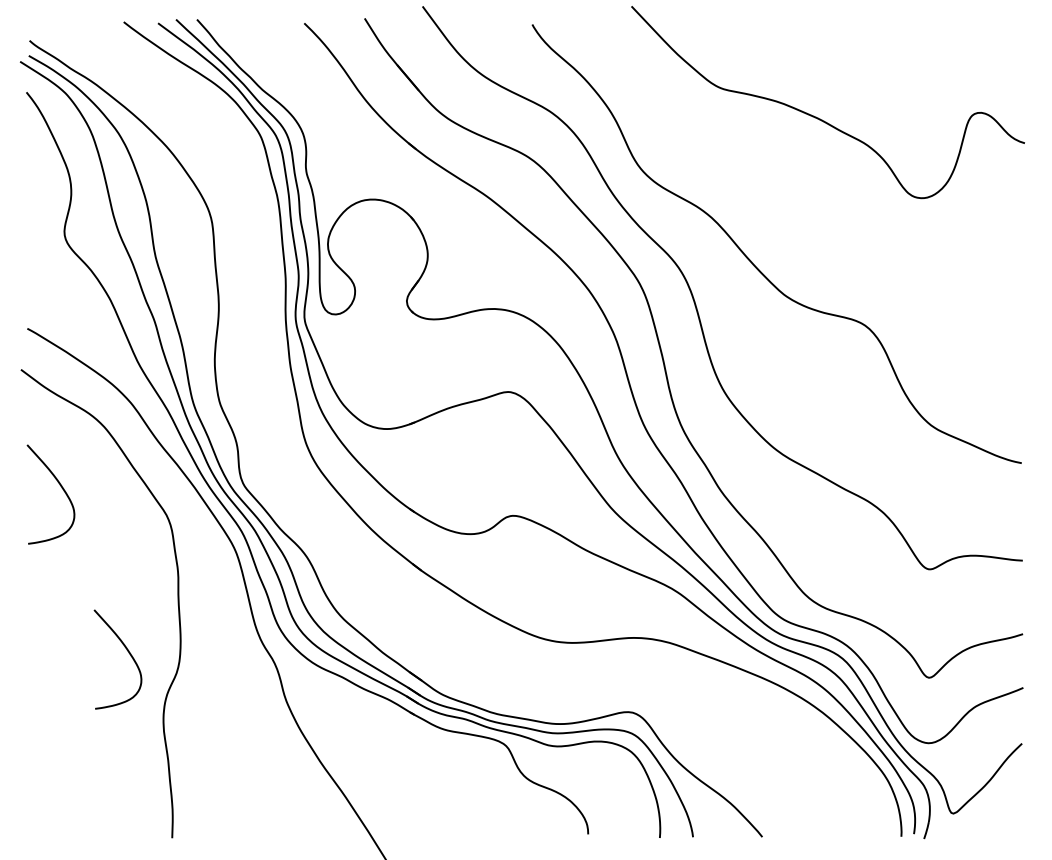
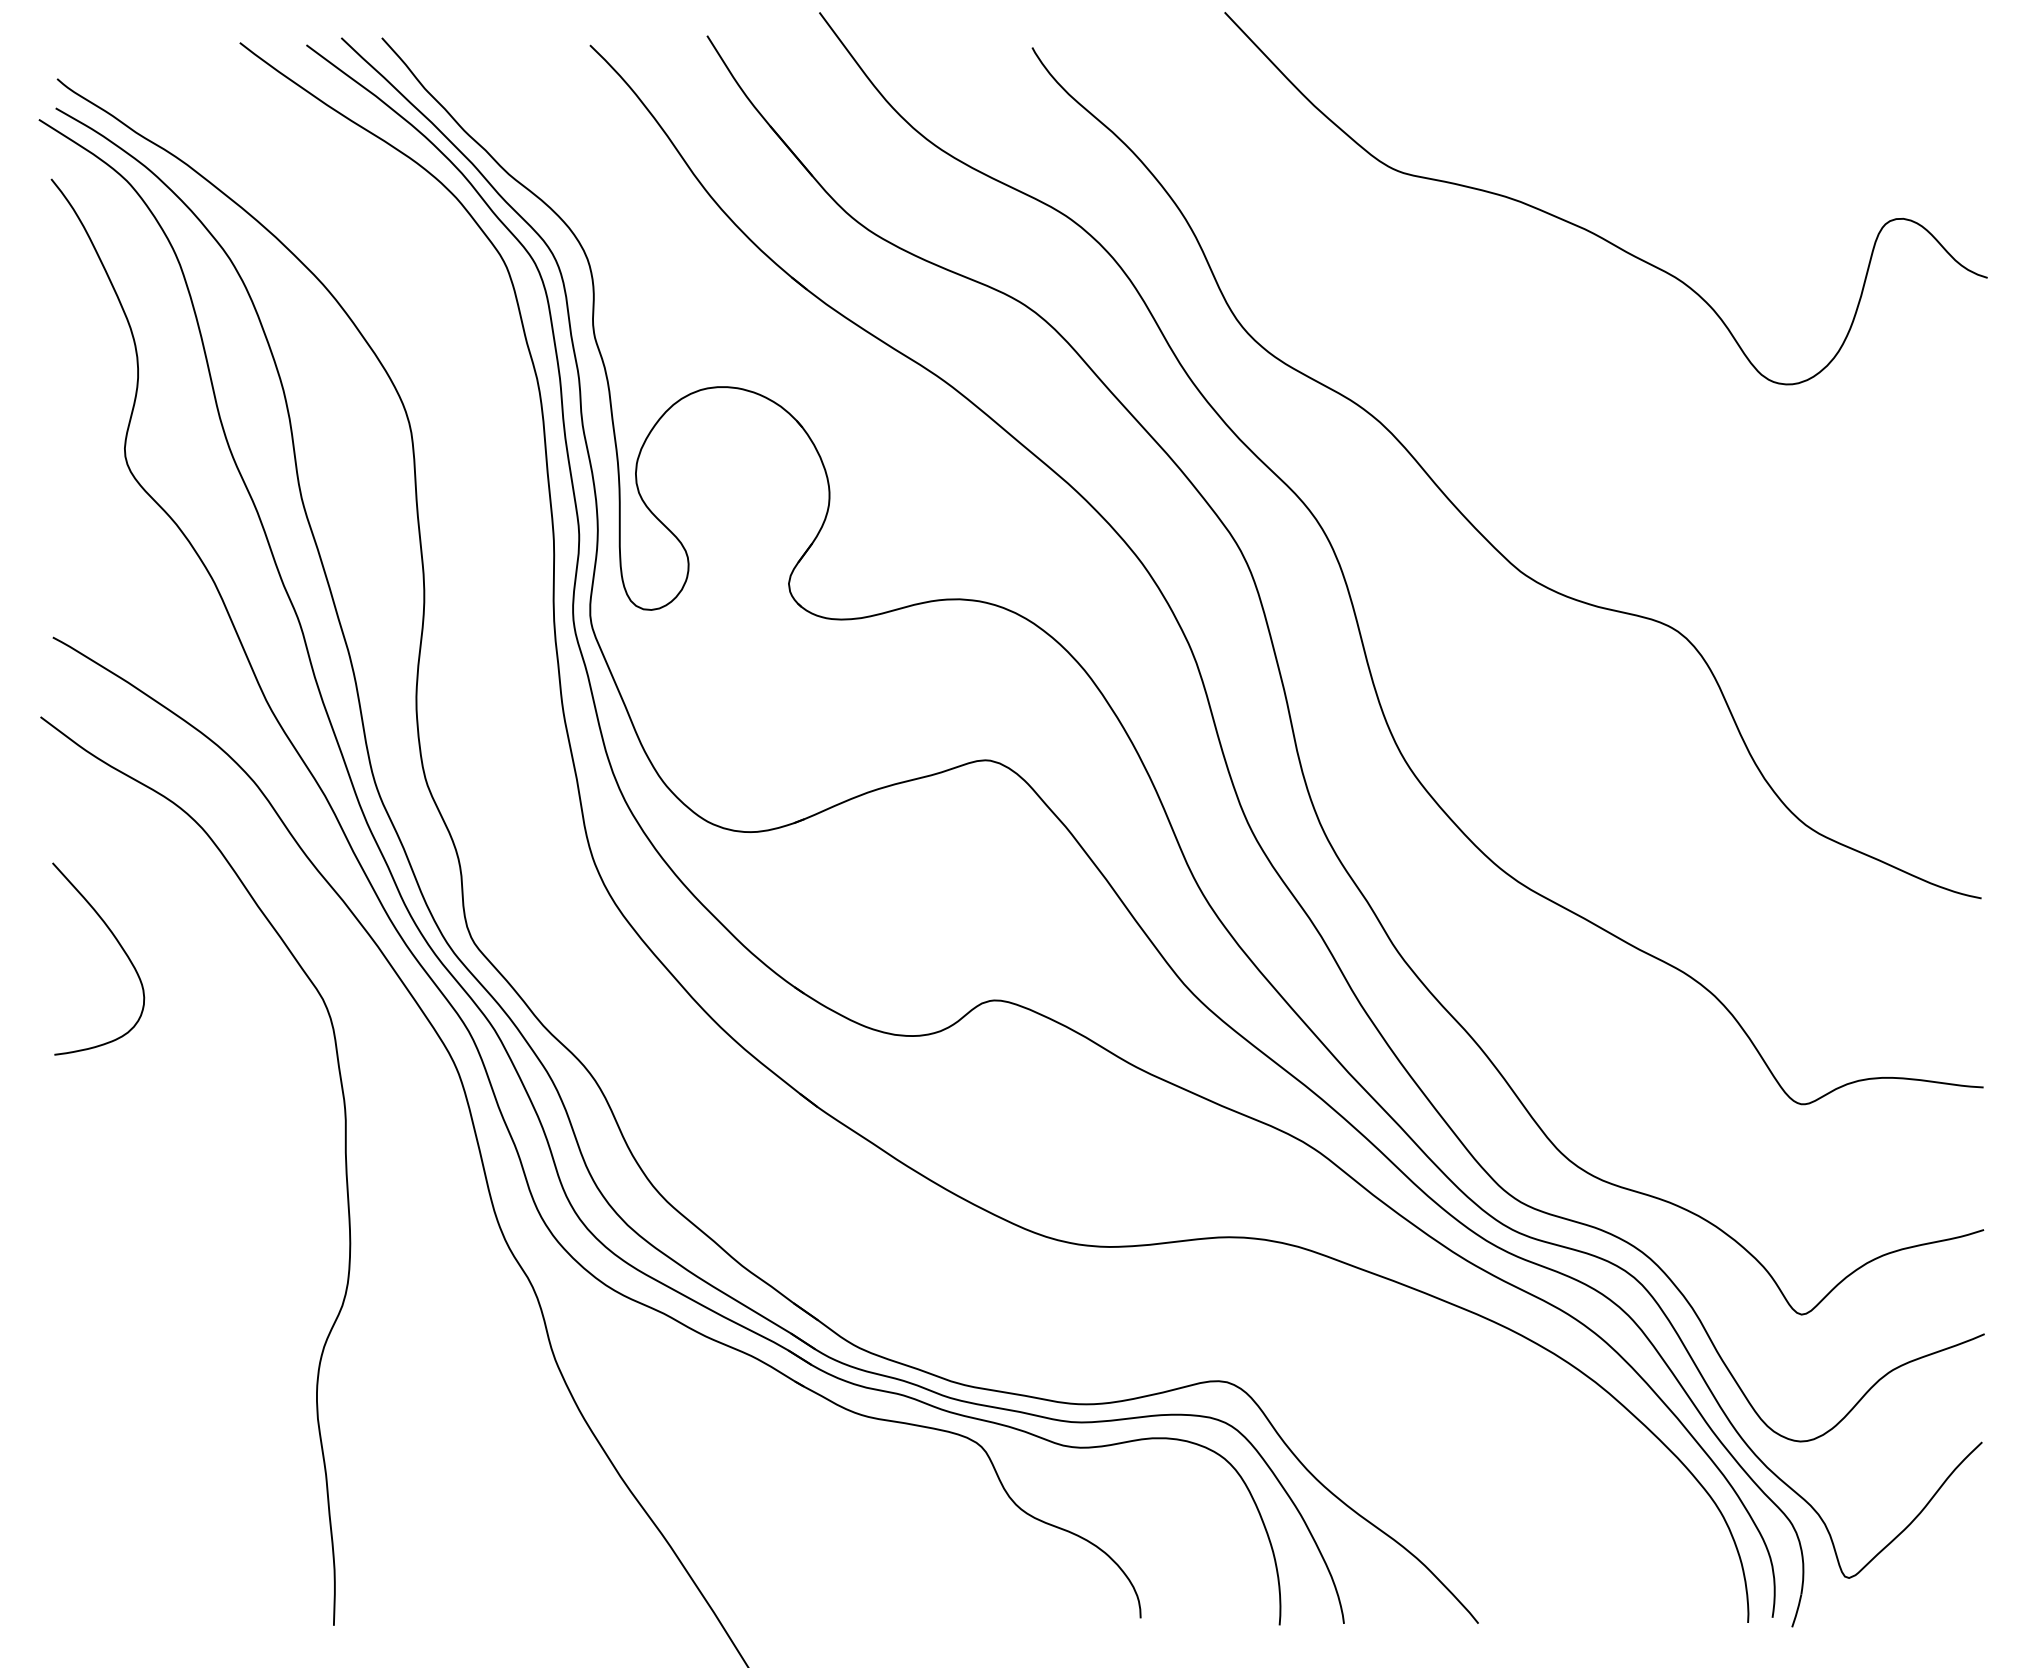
curve: (128, 653) -> (249, 1267), removed

